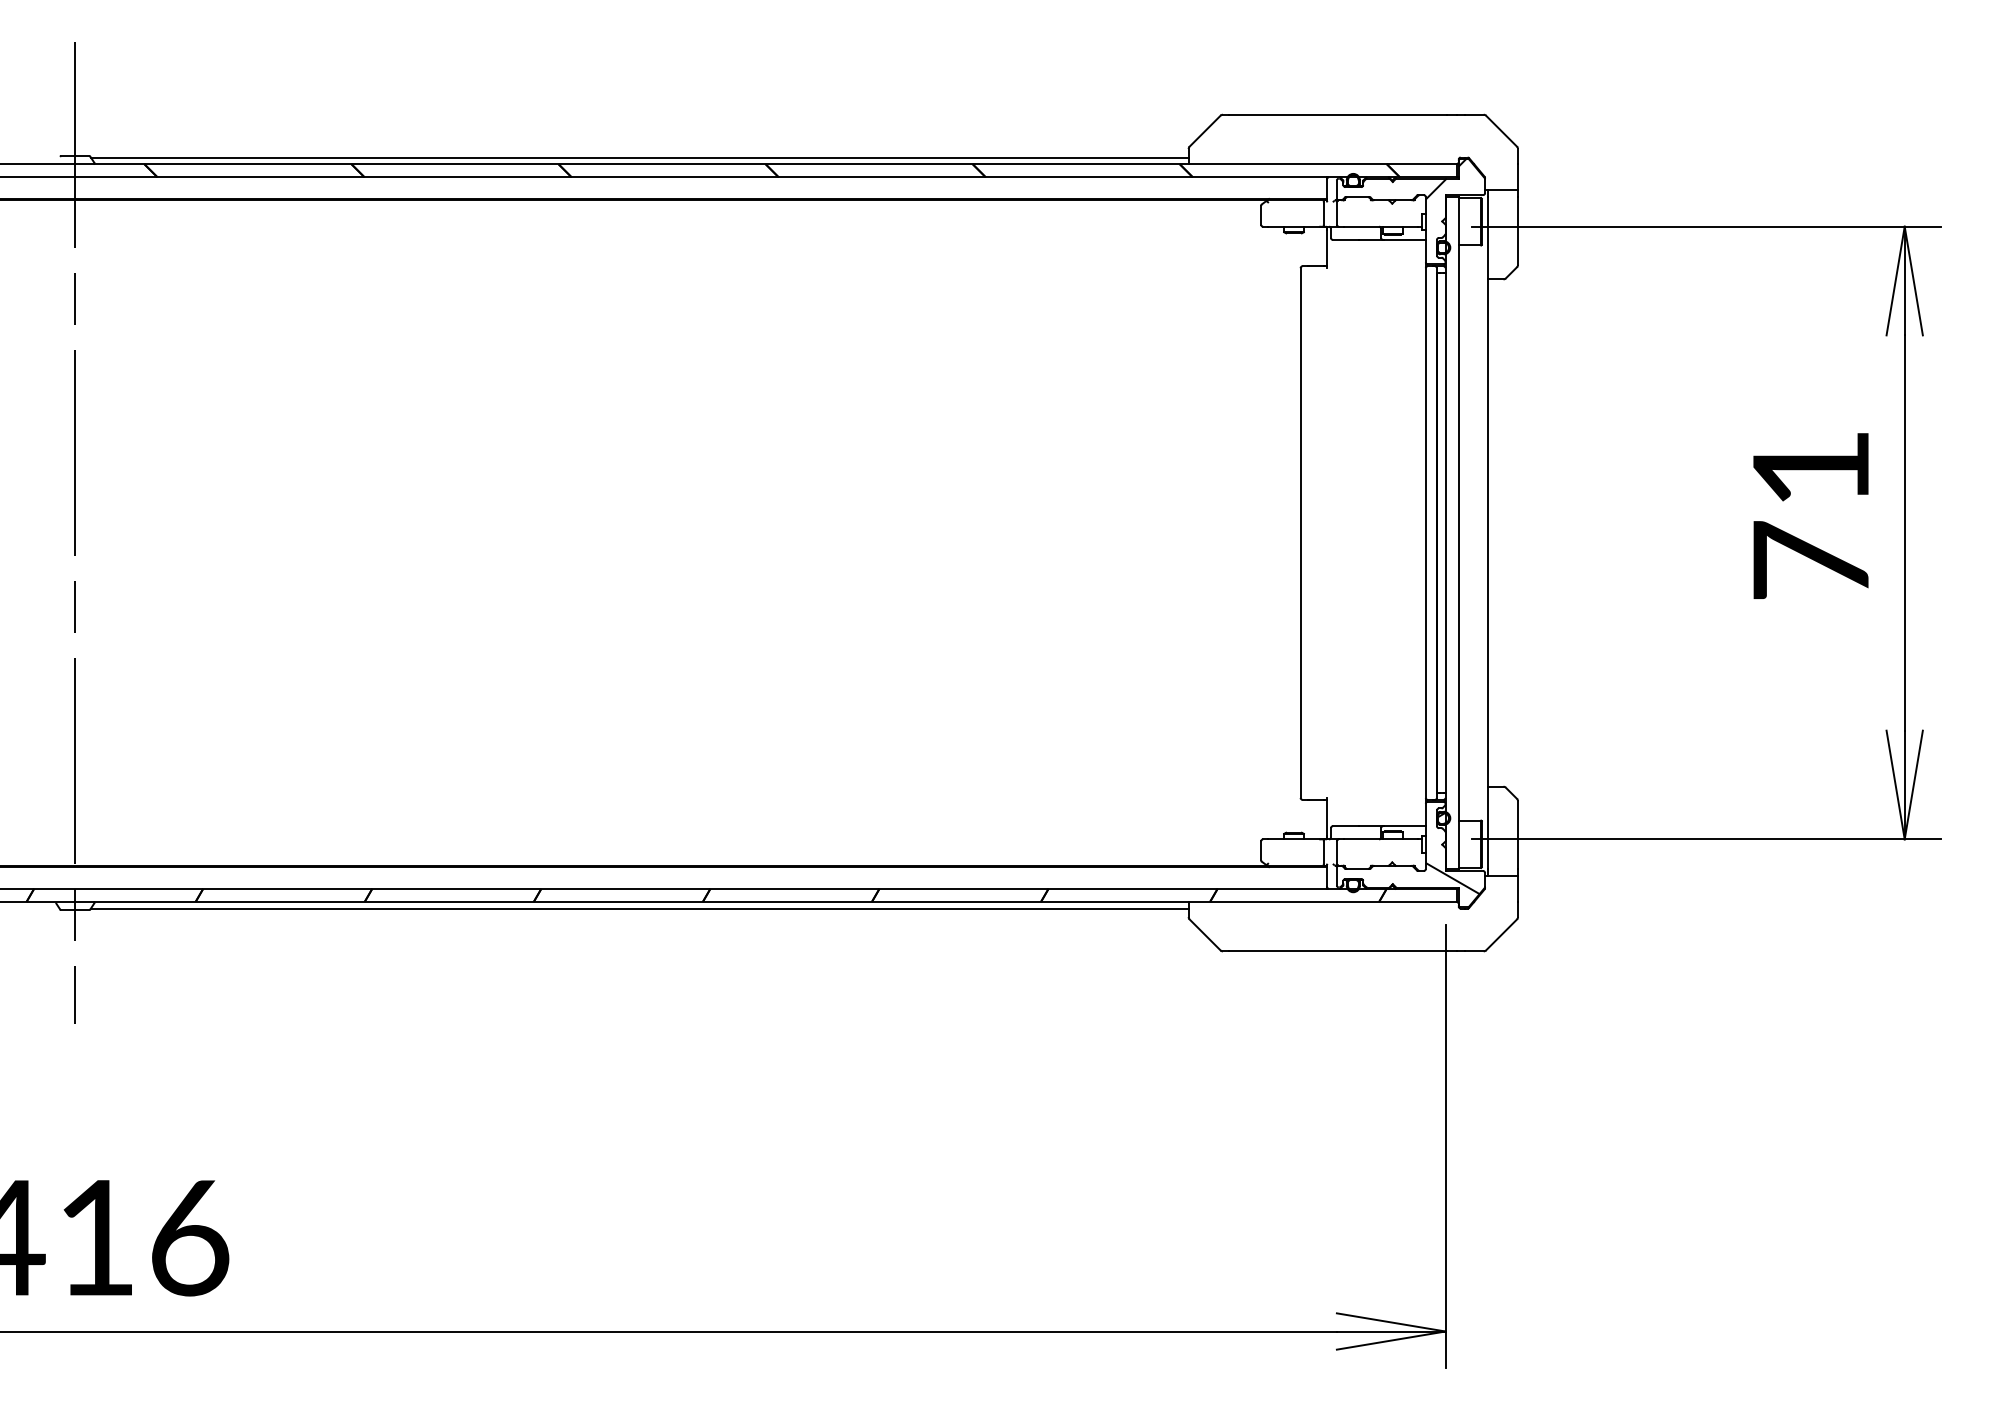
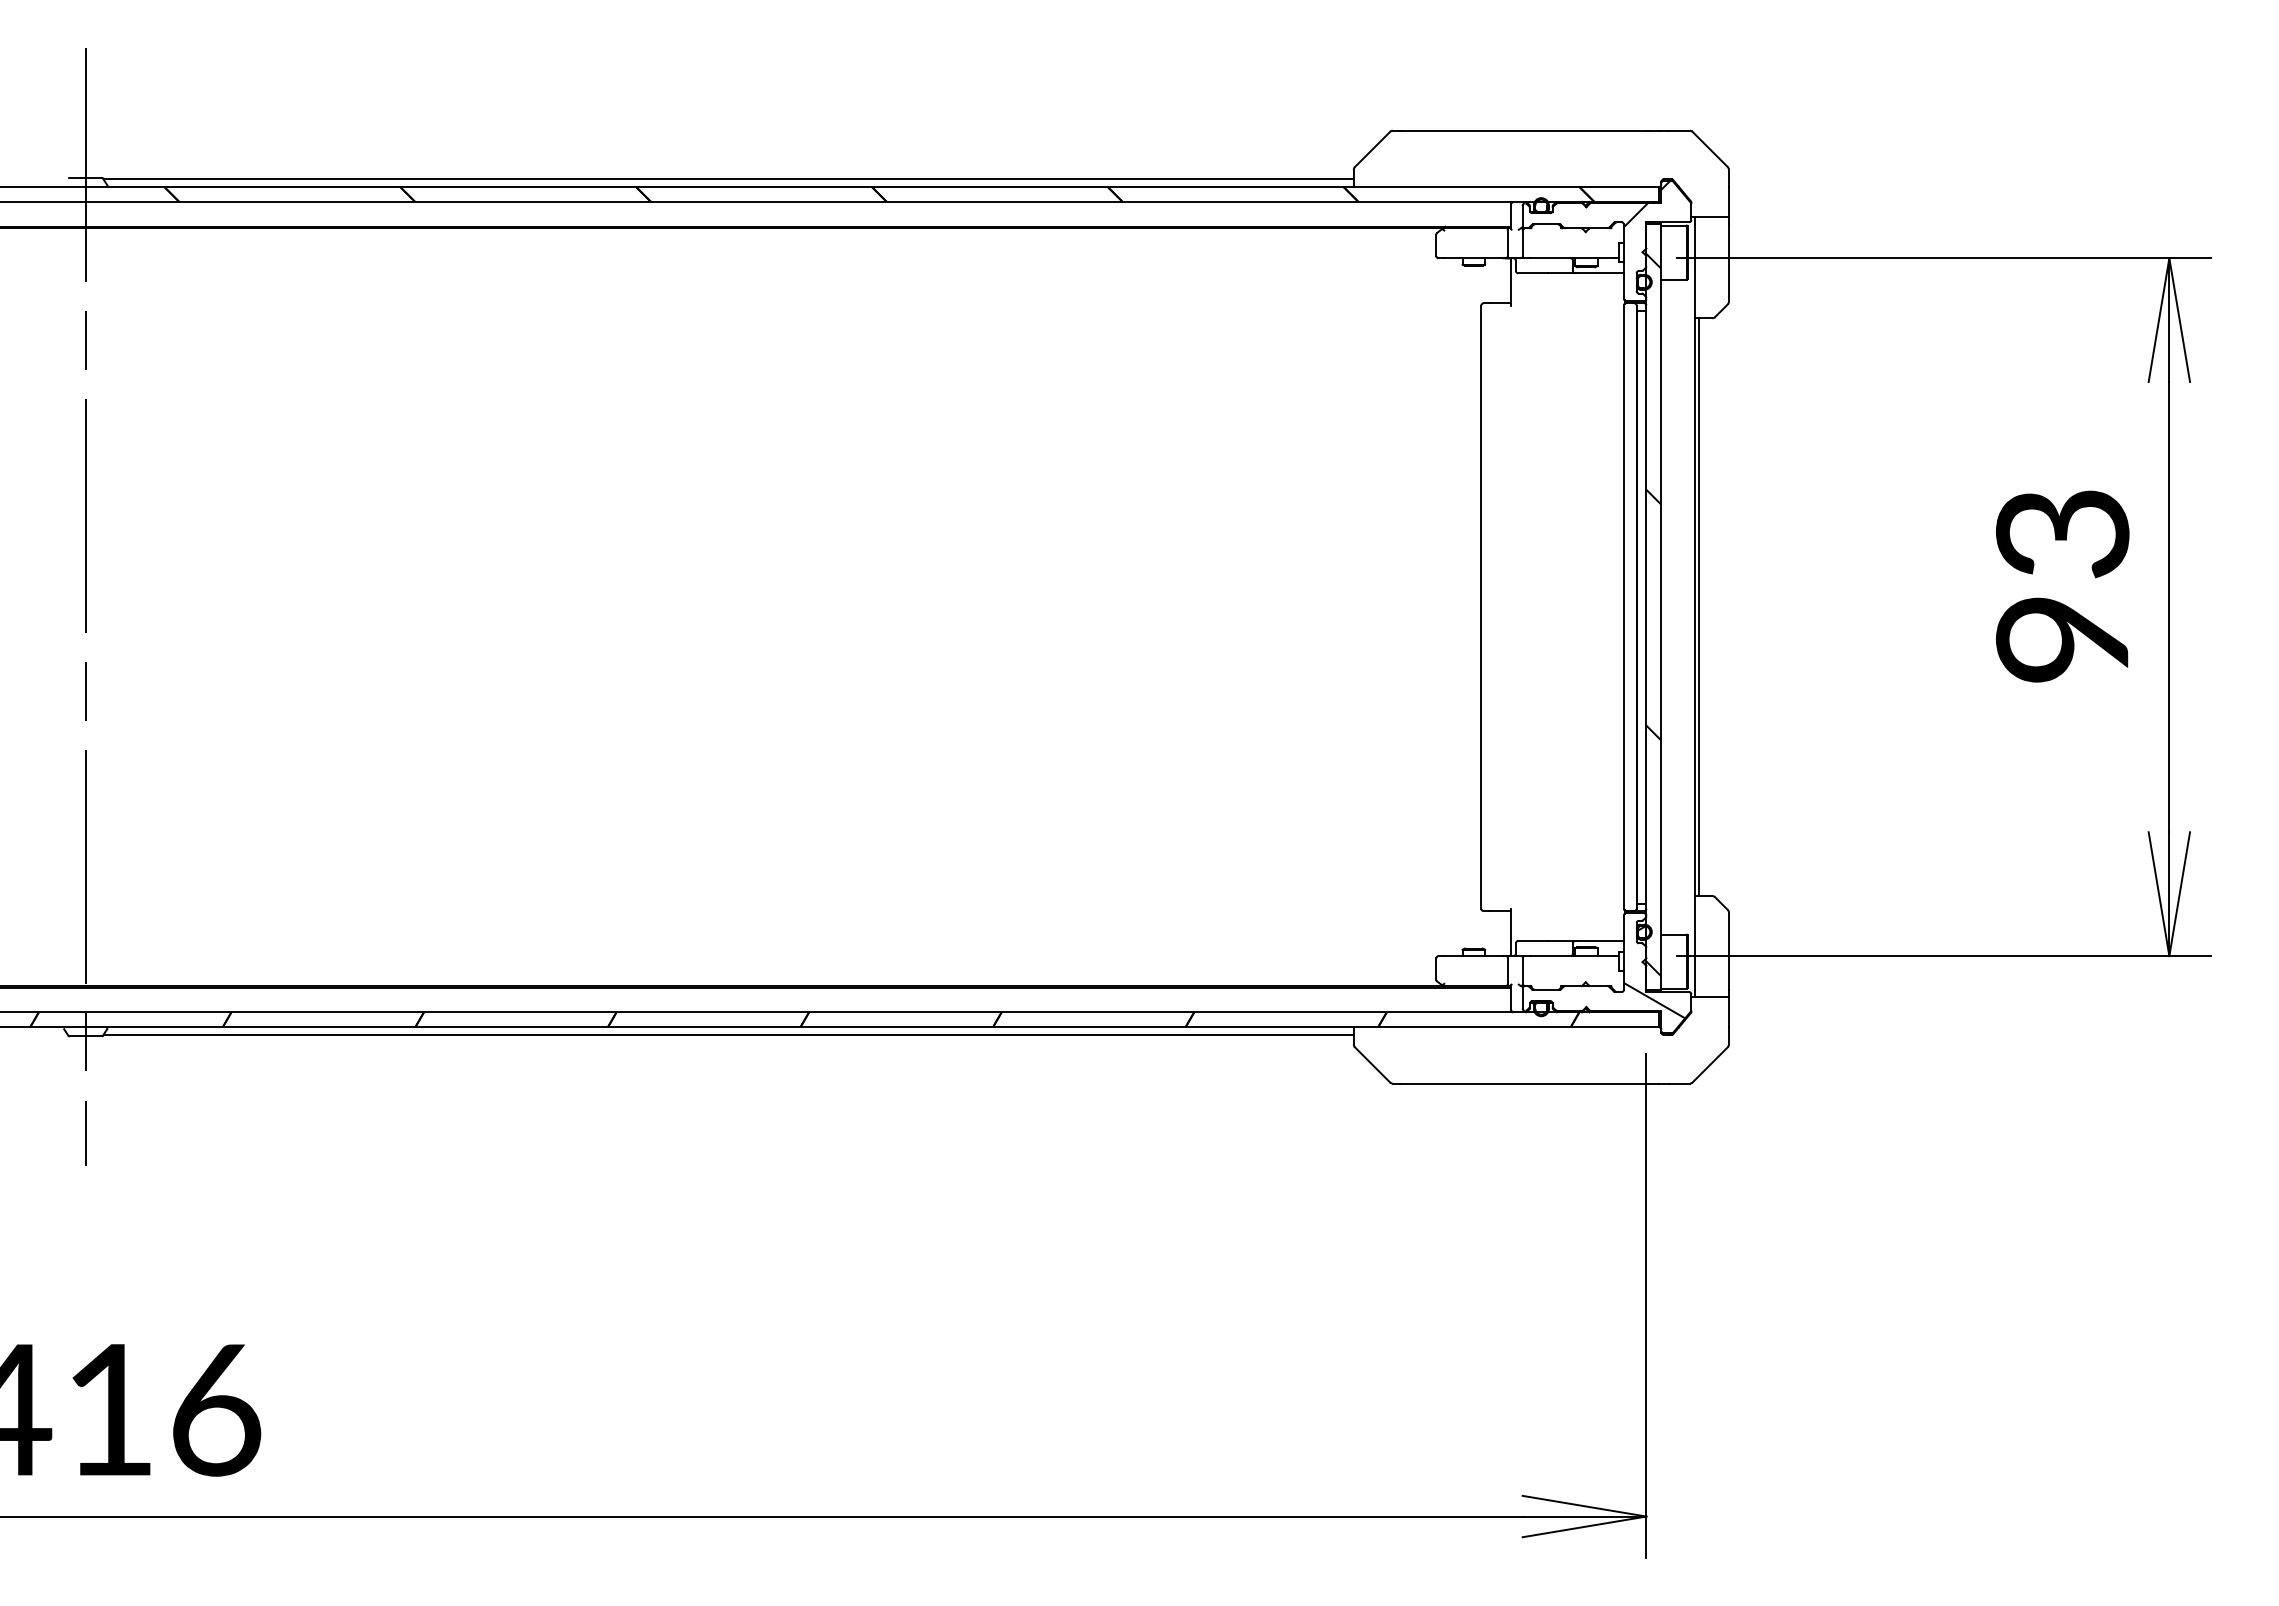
text: (1810, 514) -> (2062, 586), 71 -> 93
line: (1491, 533) -> (1698, 607), added
hatch: (1451, 539) -> (1653, 614), added

